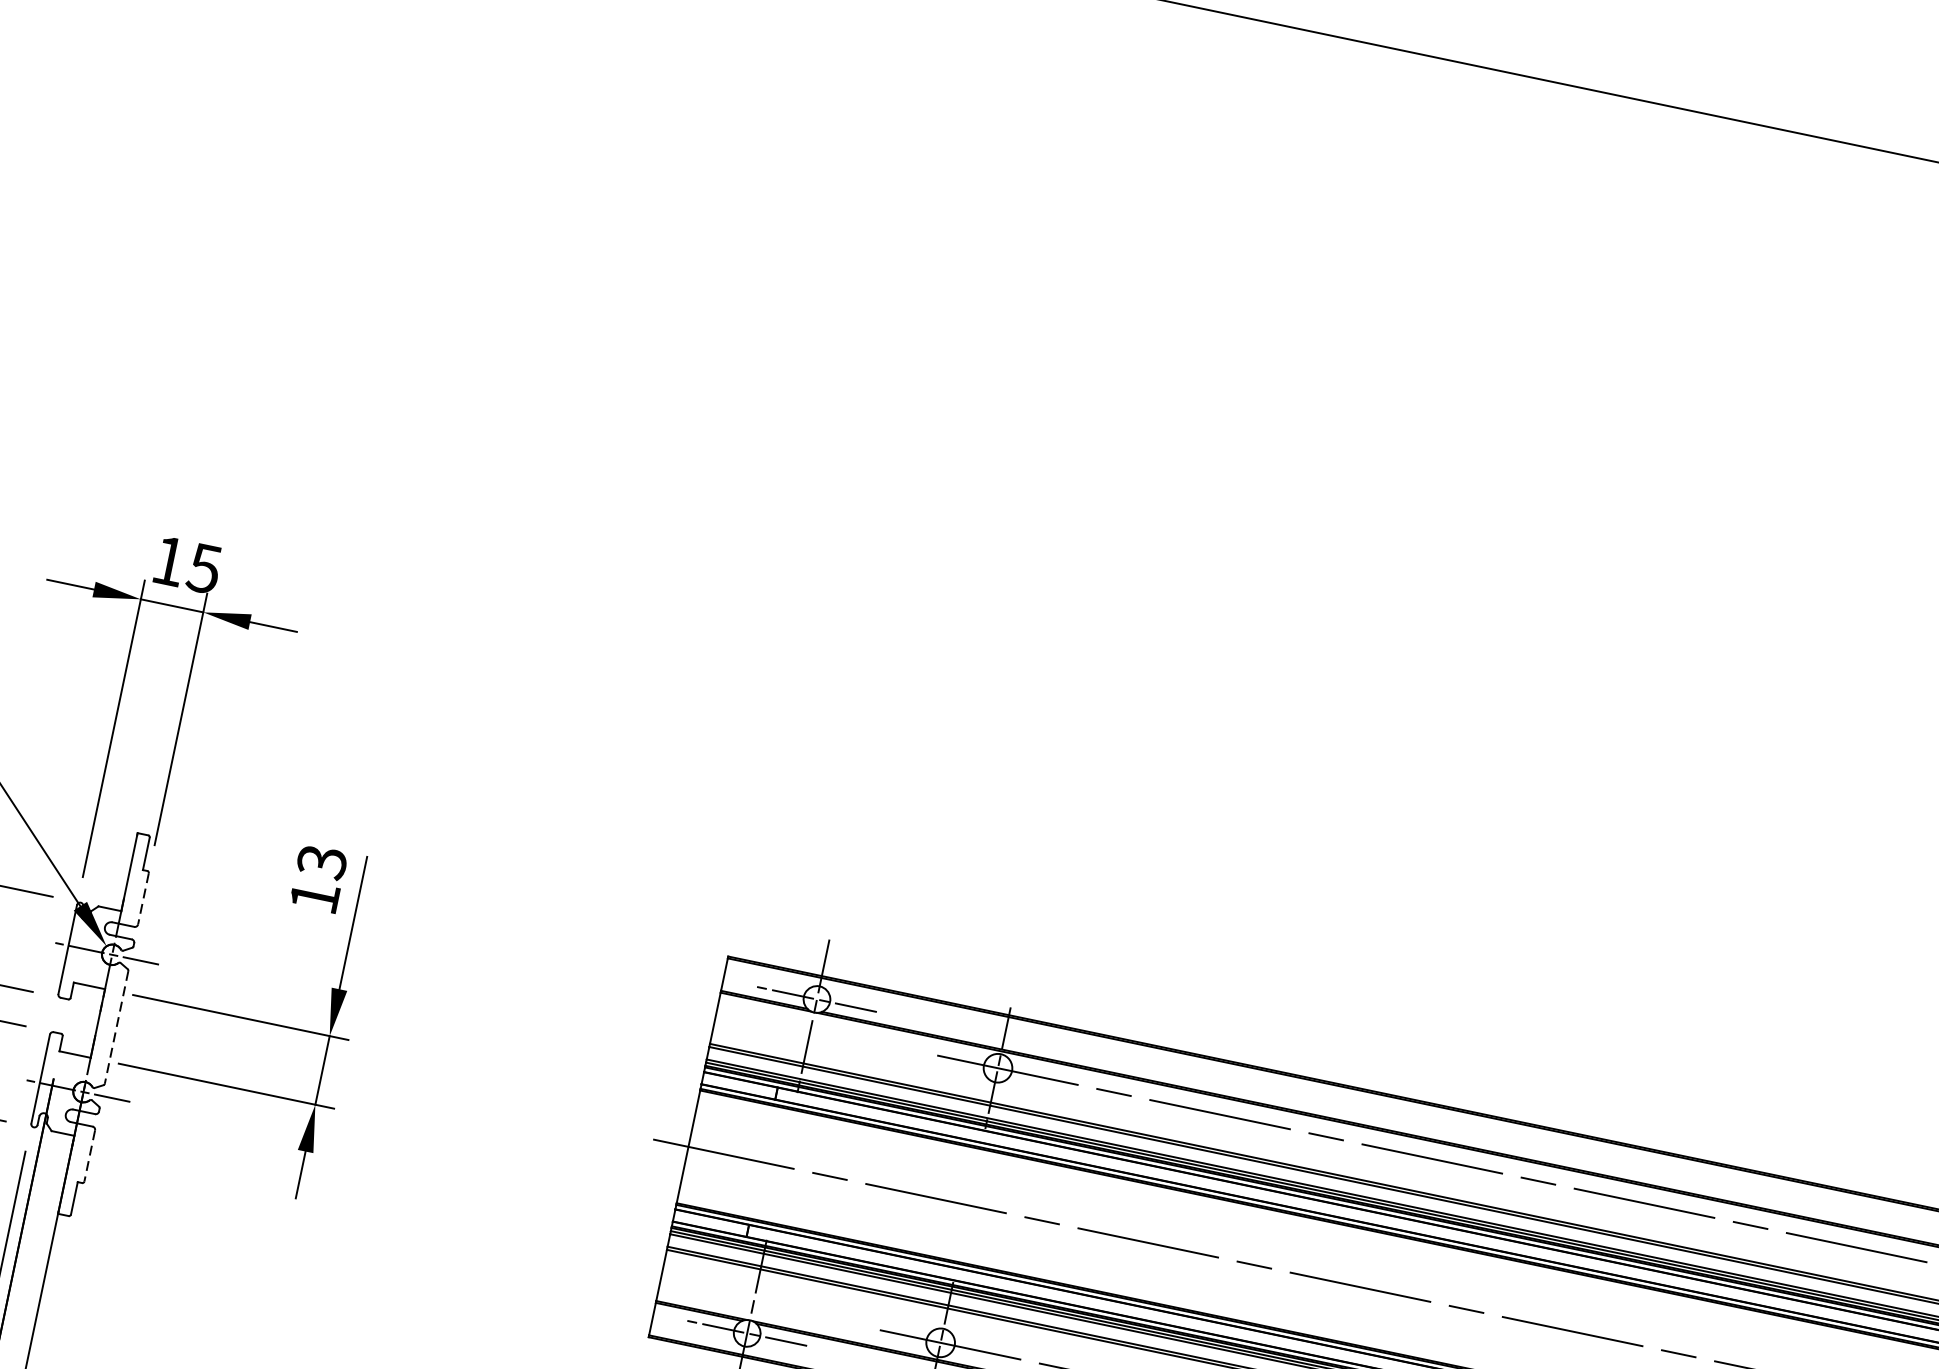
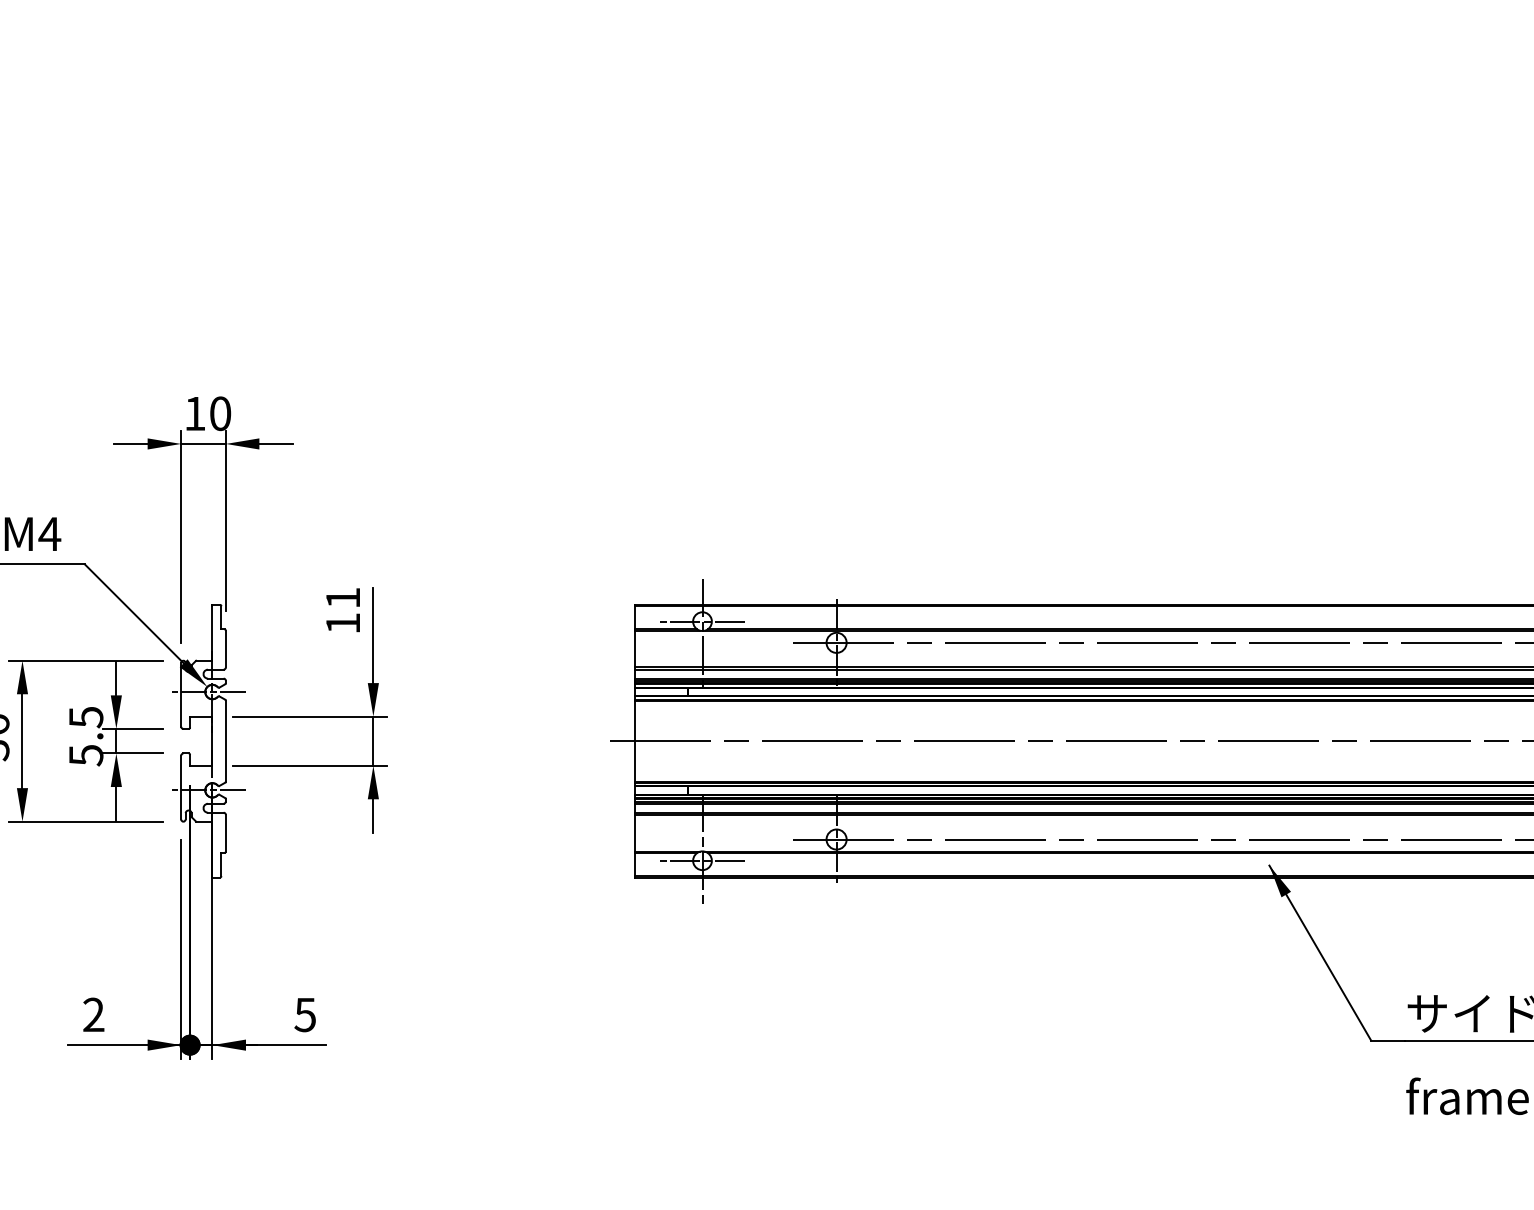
text: (204, 568) -> (220, 413), 15 -> 10
text: (321, 862) -> (342, 598), 13 -> 11
line: (142, 899) -> (225, 649), dashed -> solid
line: (115, 1027) -> (225, 741), dashed -> solid
line: (89, 1156) -> (225, 833), dashed -> solid

